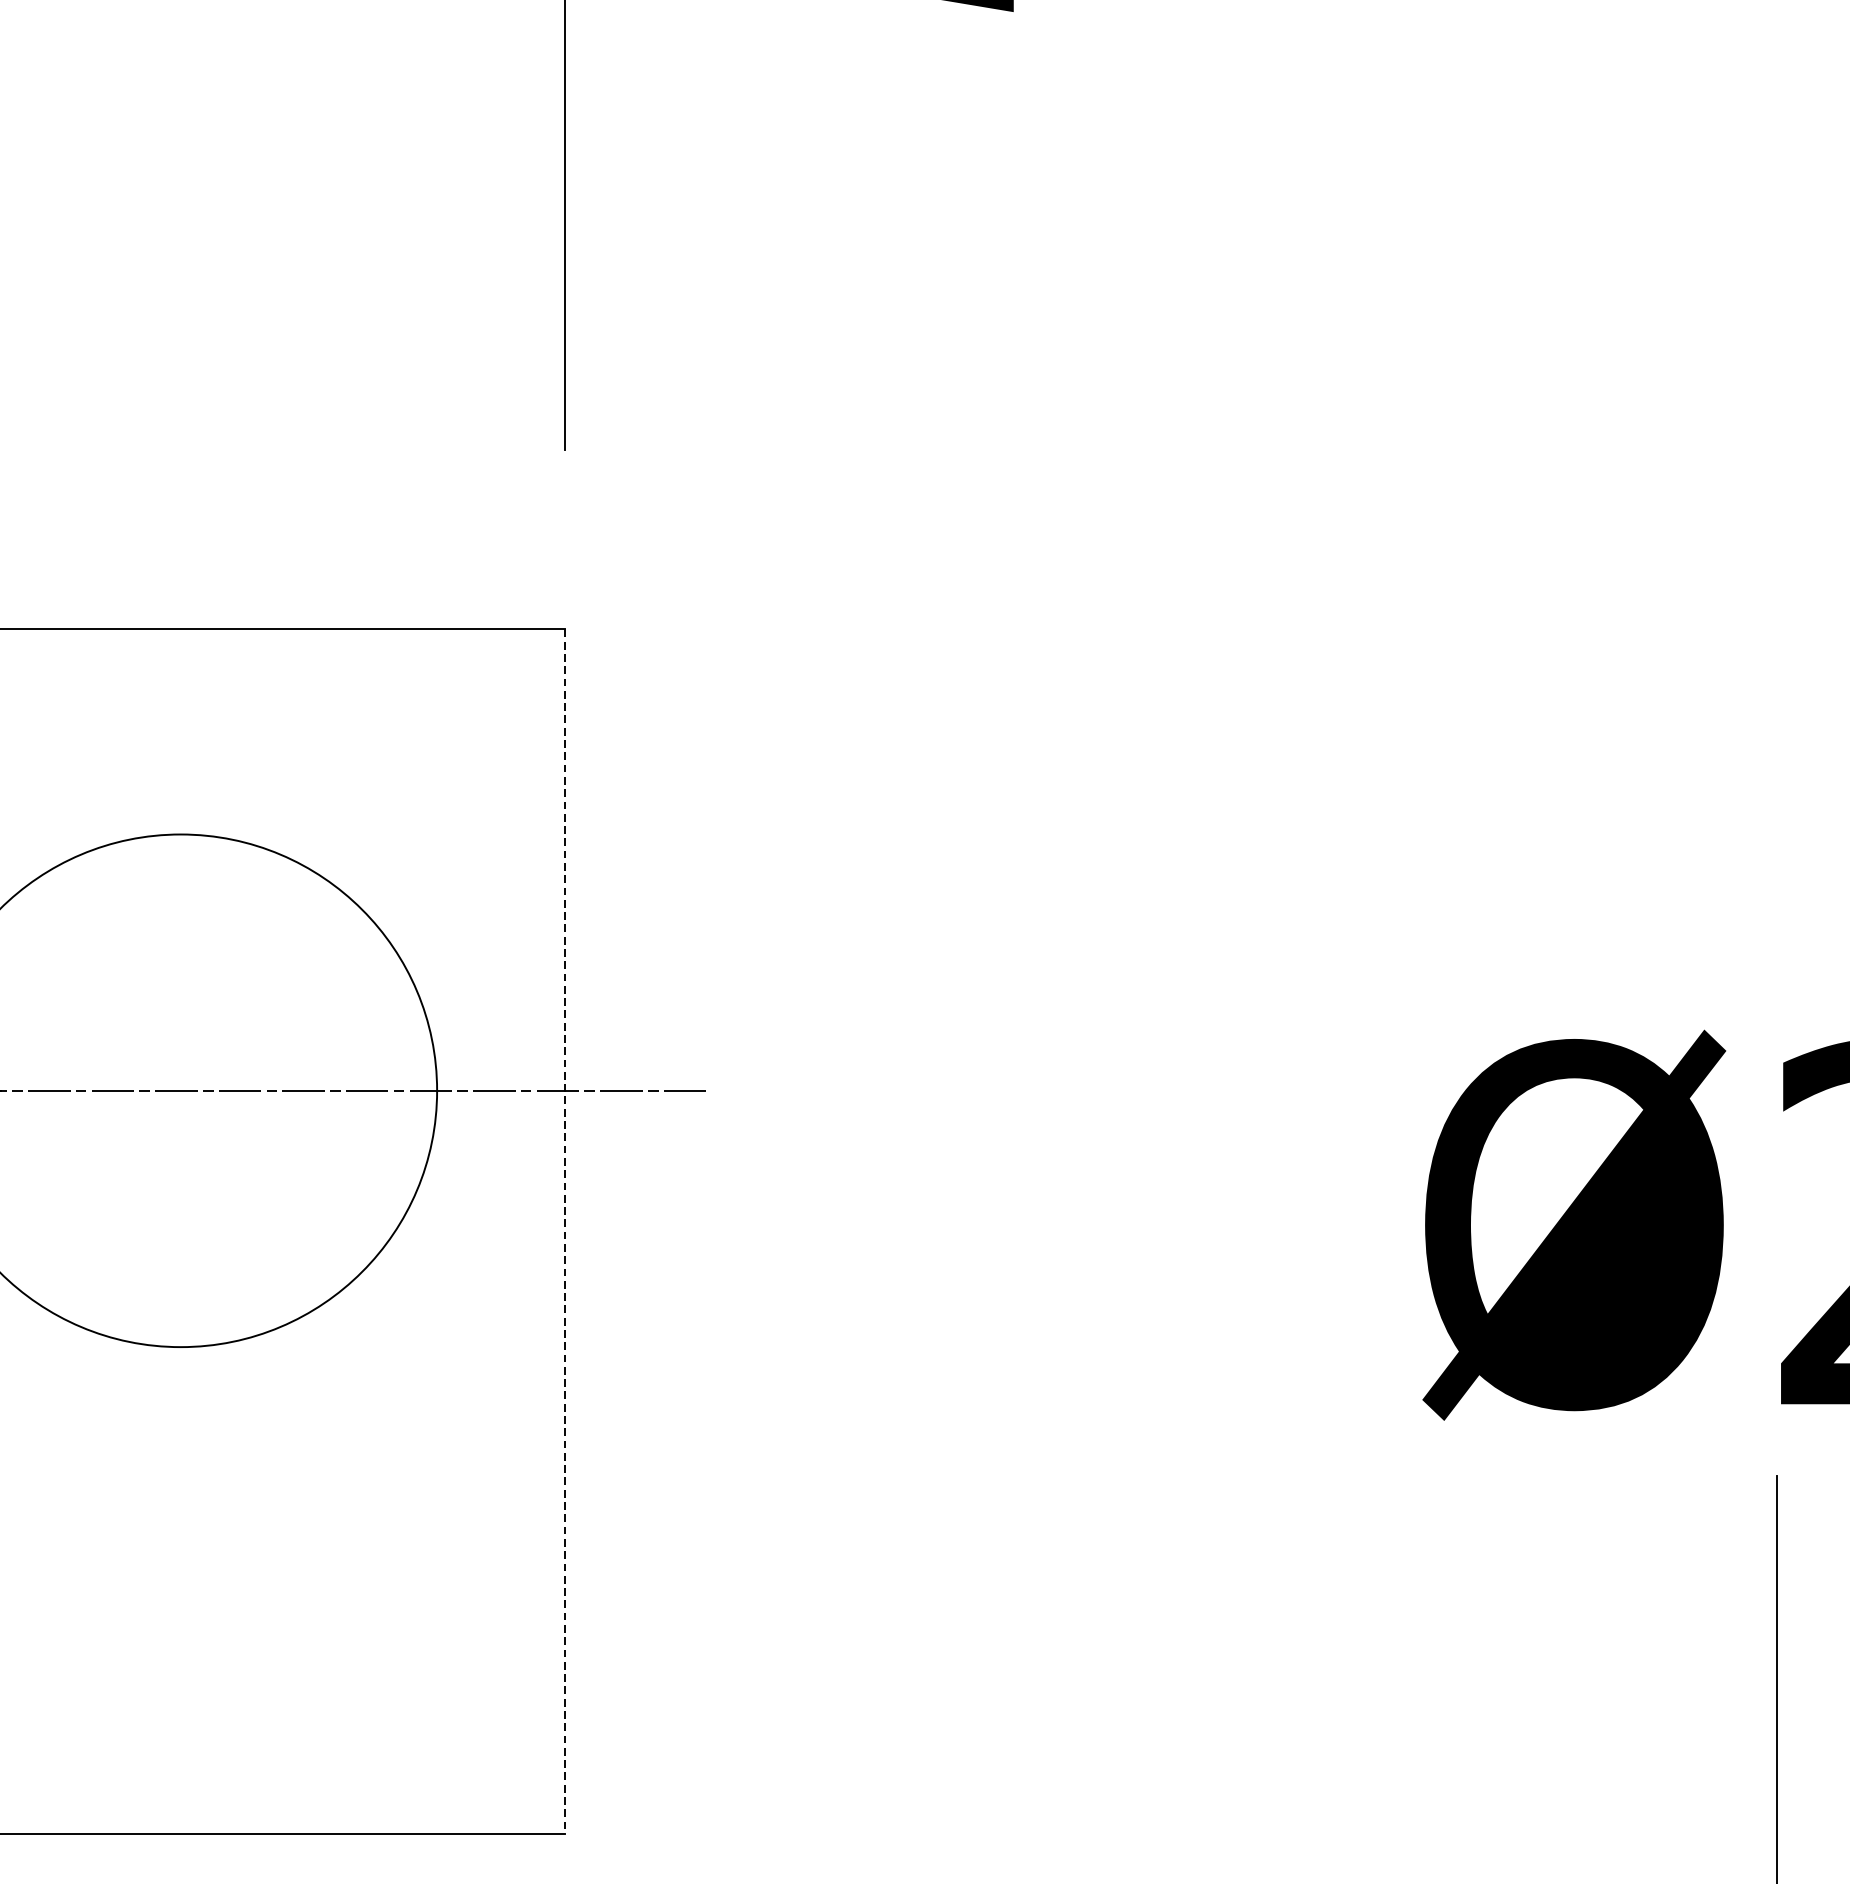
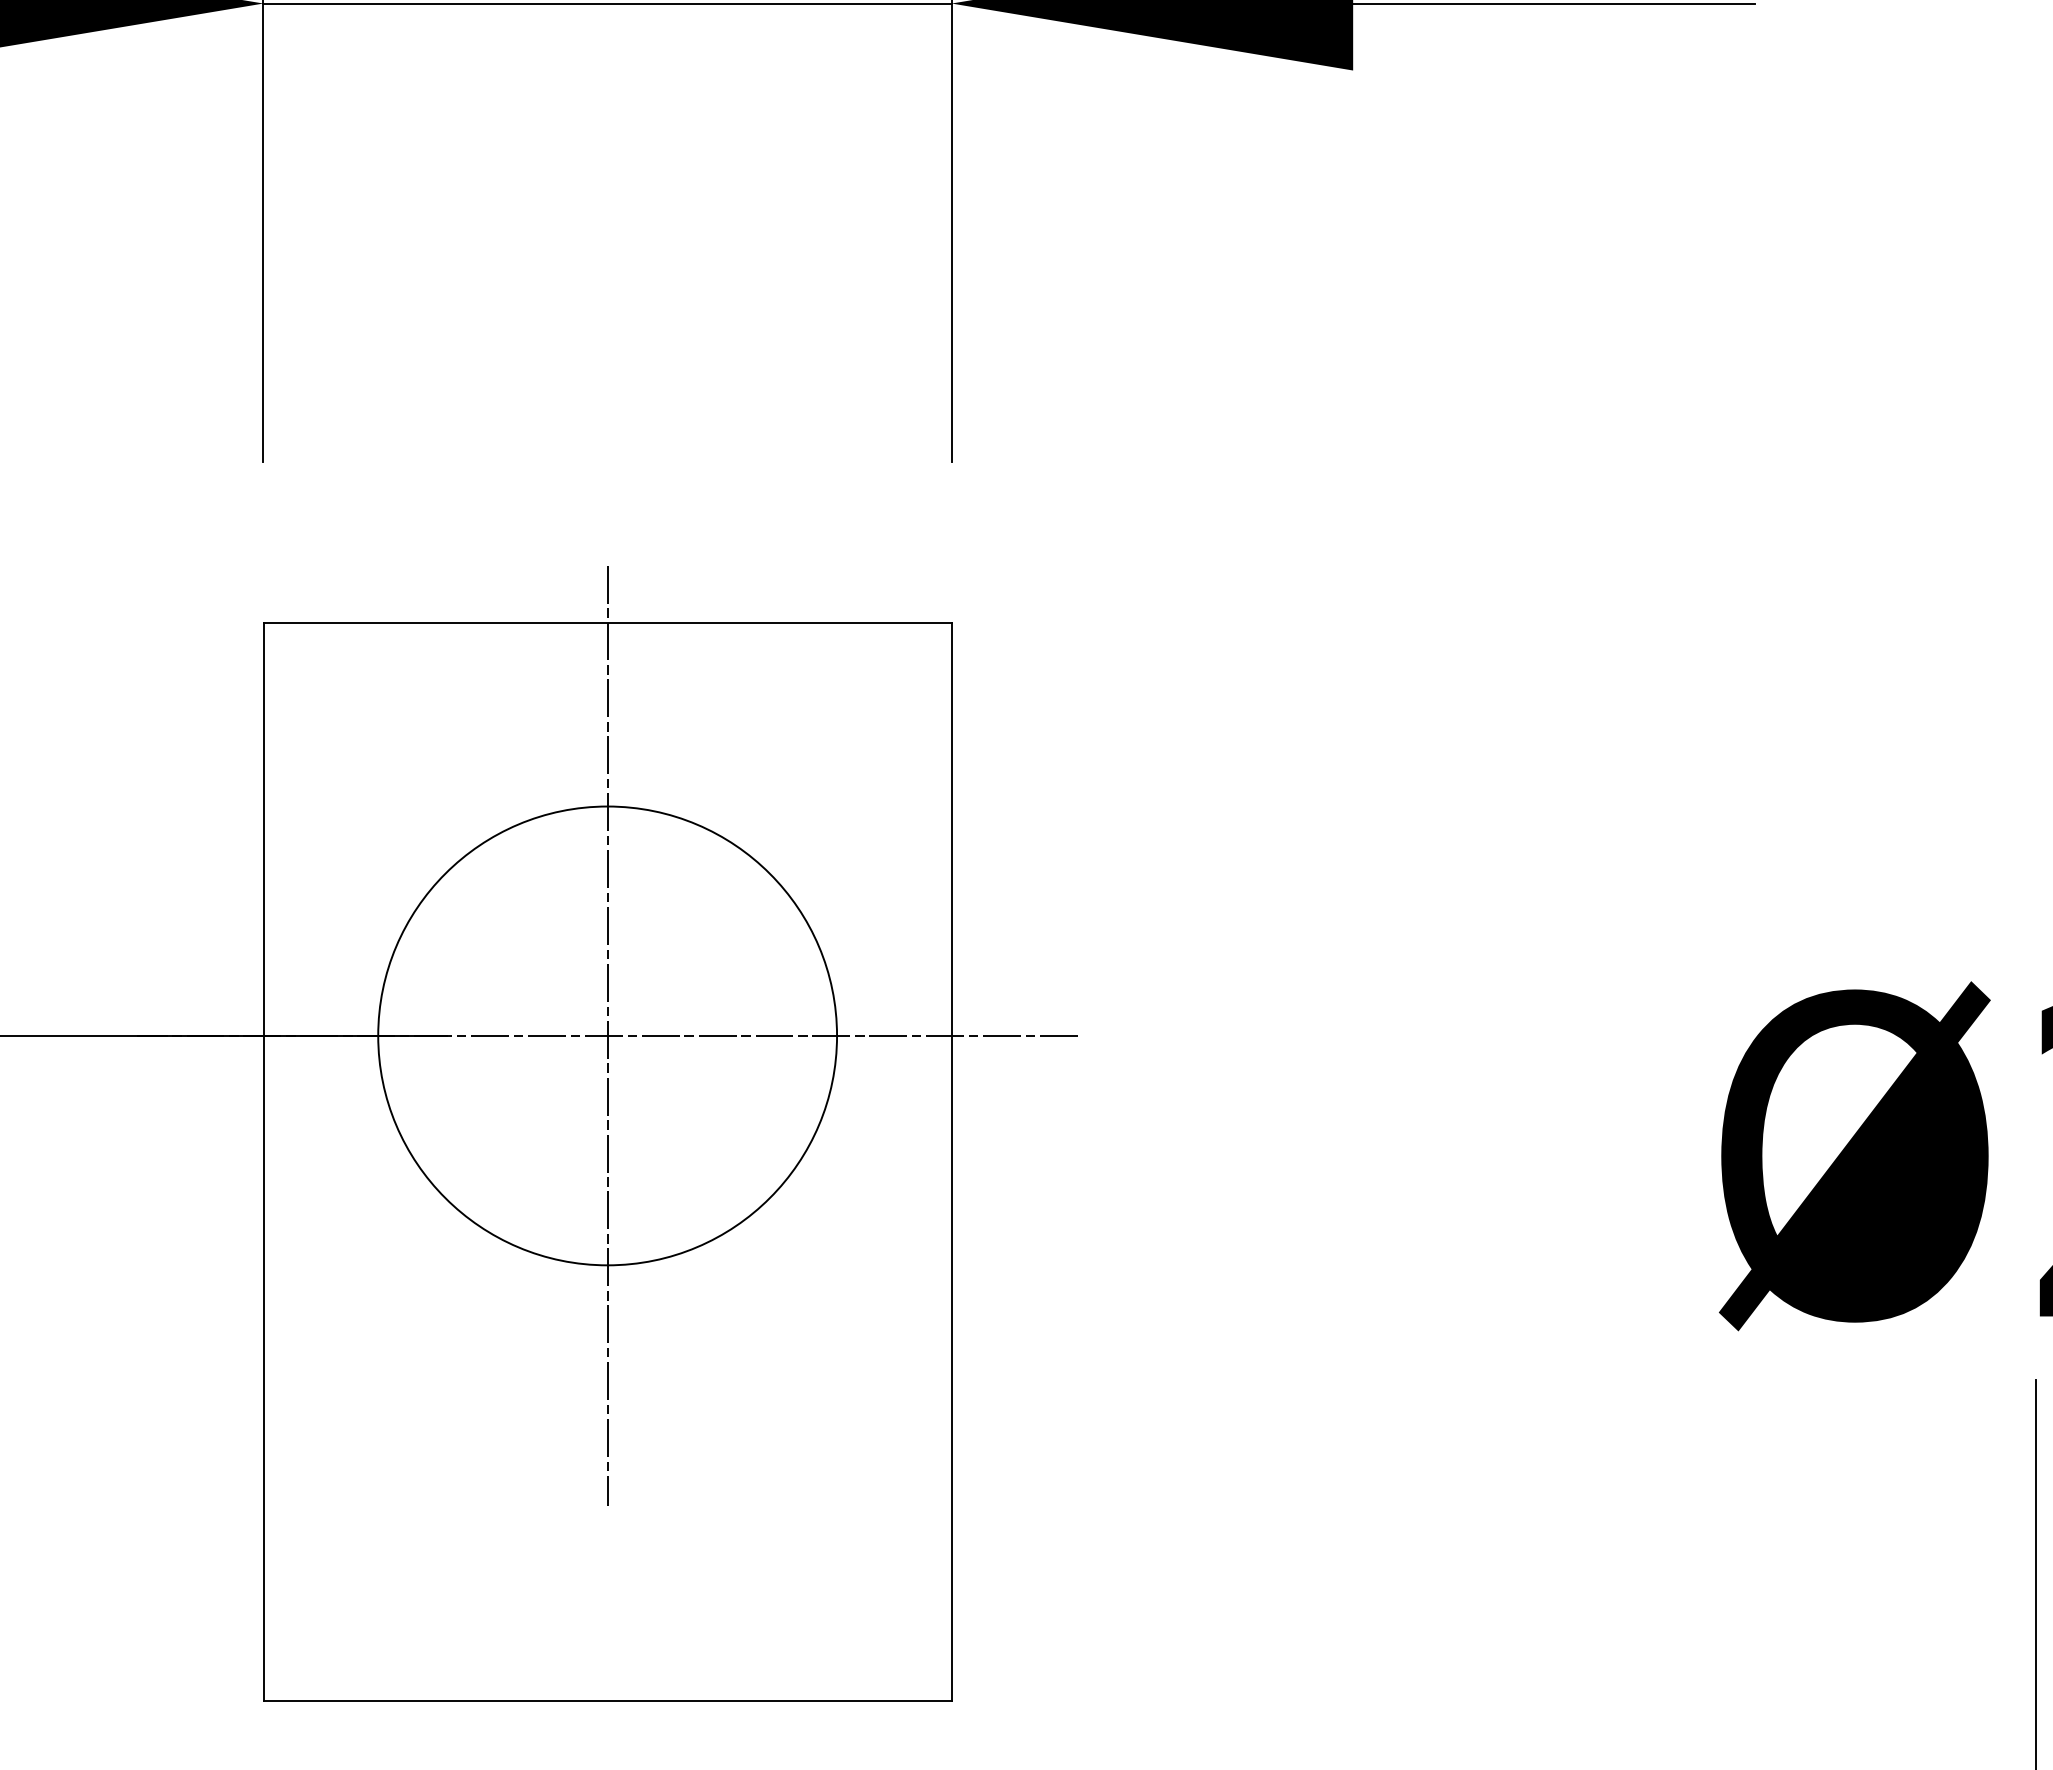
line: (180, 1090) -> (607, 1035), added
line: (565, 1232) -> (951, 1162), dashed -> solid

